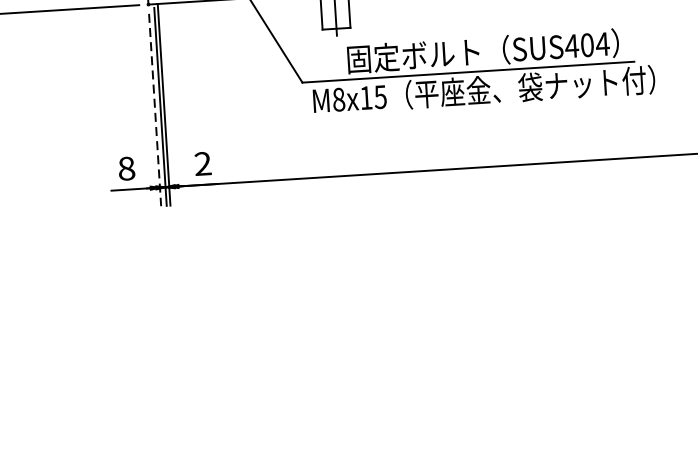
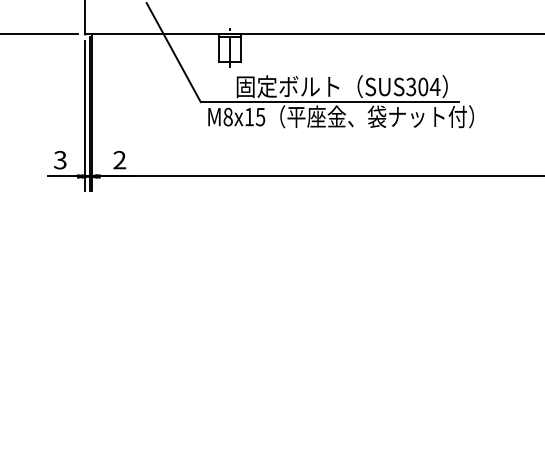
text: (570, 45) -> (410, 86), SUS404 -> SUS304
line: (155, 110) -> (85, 116), dashed -> solid
text: (126, 169) -> (60, 160), 8 -> 3

